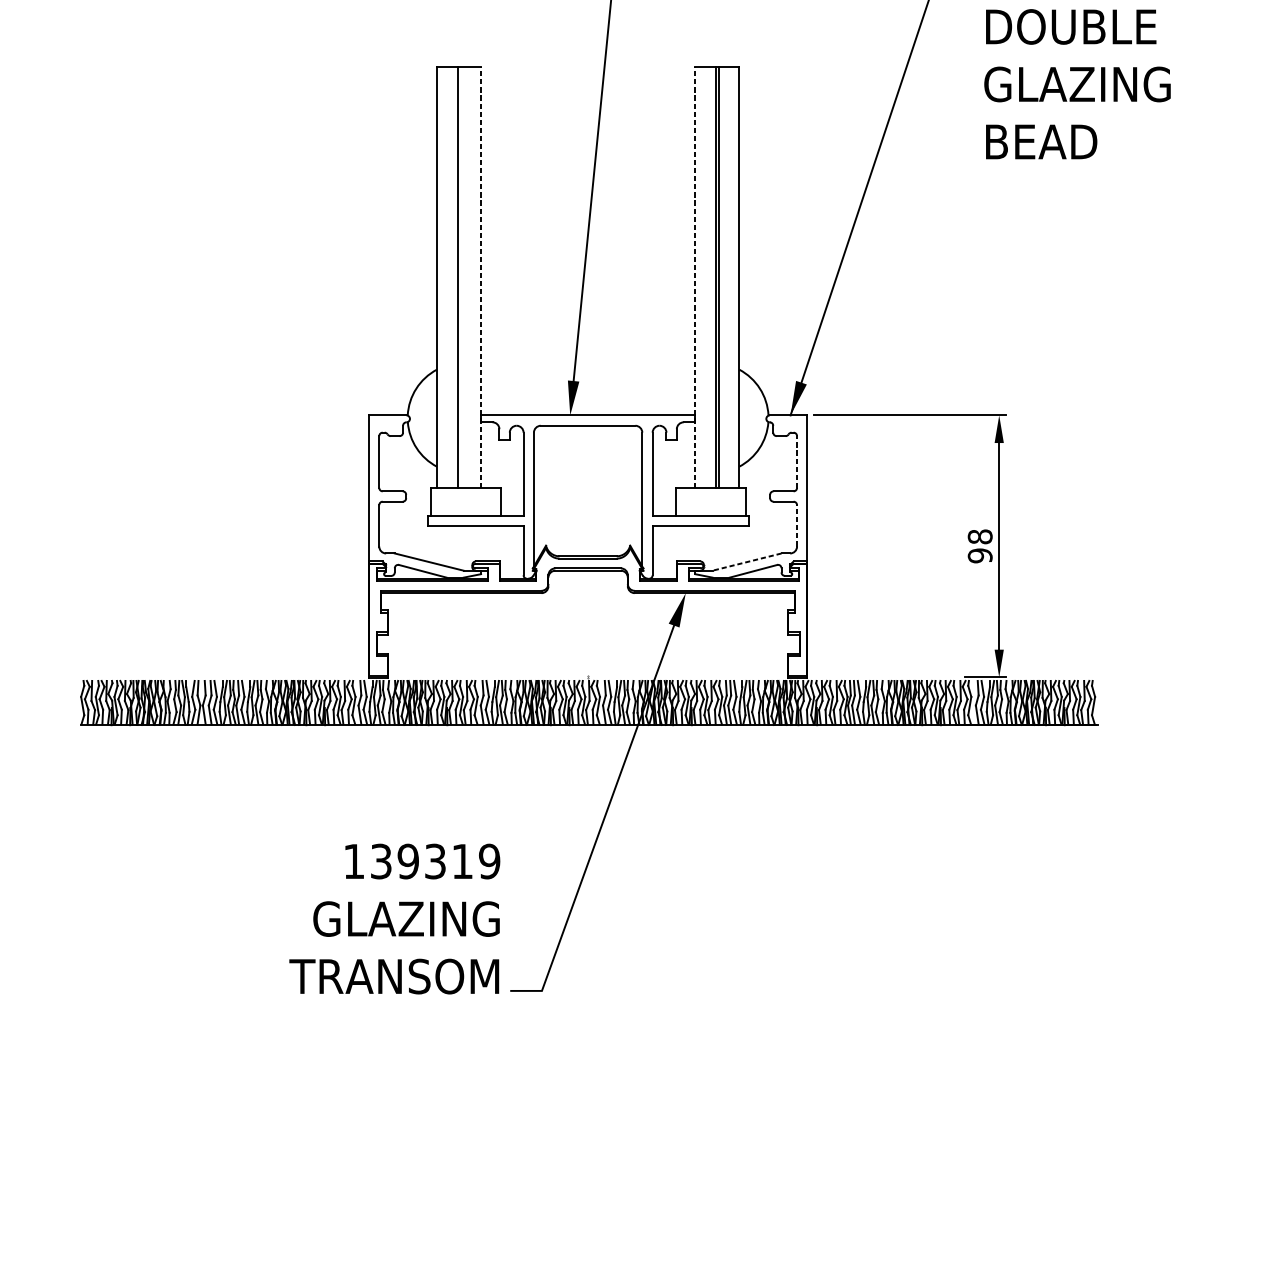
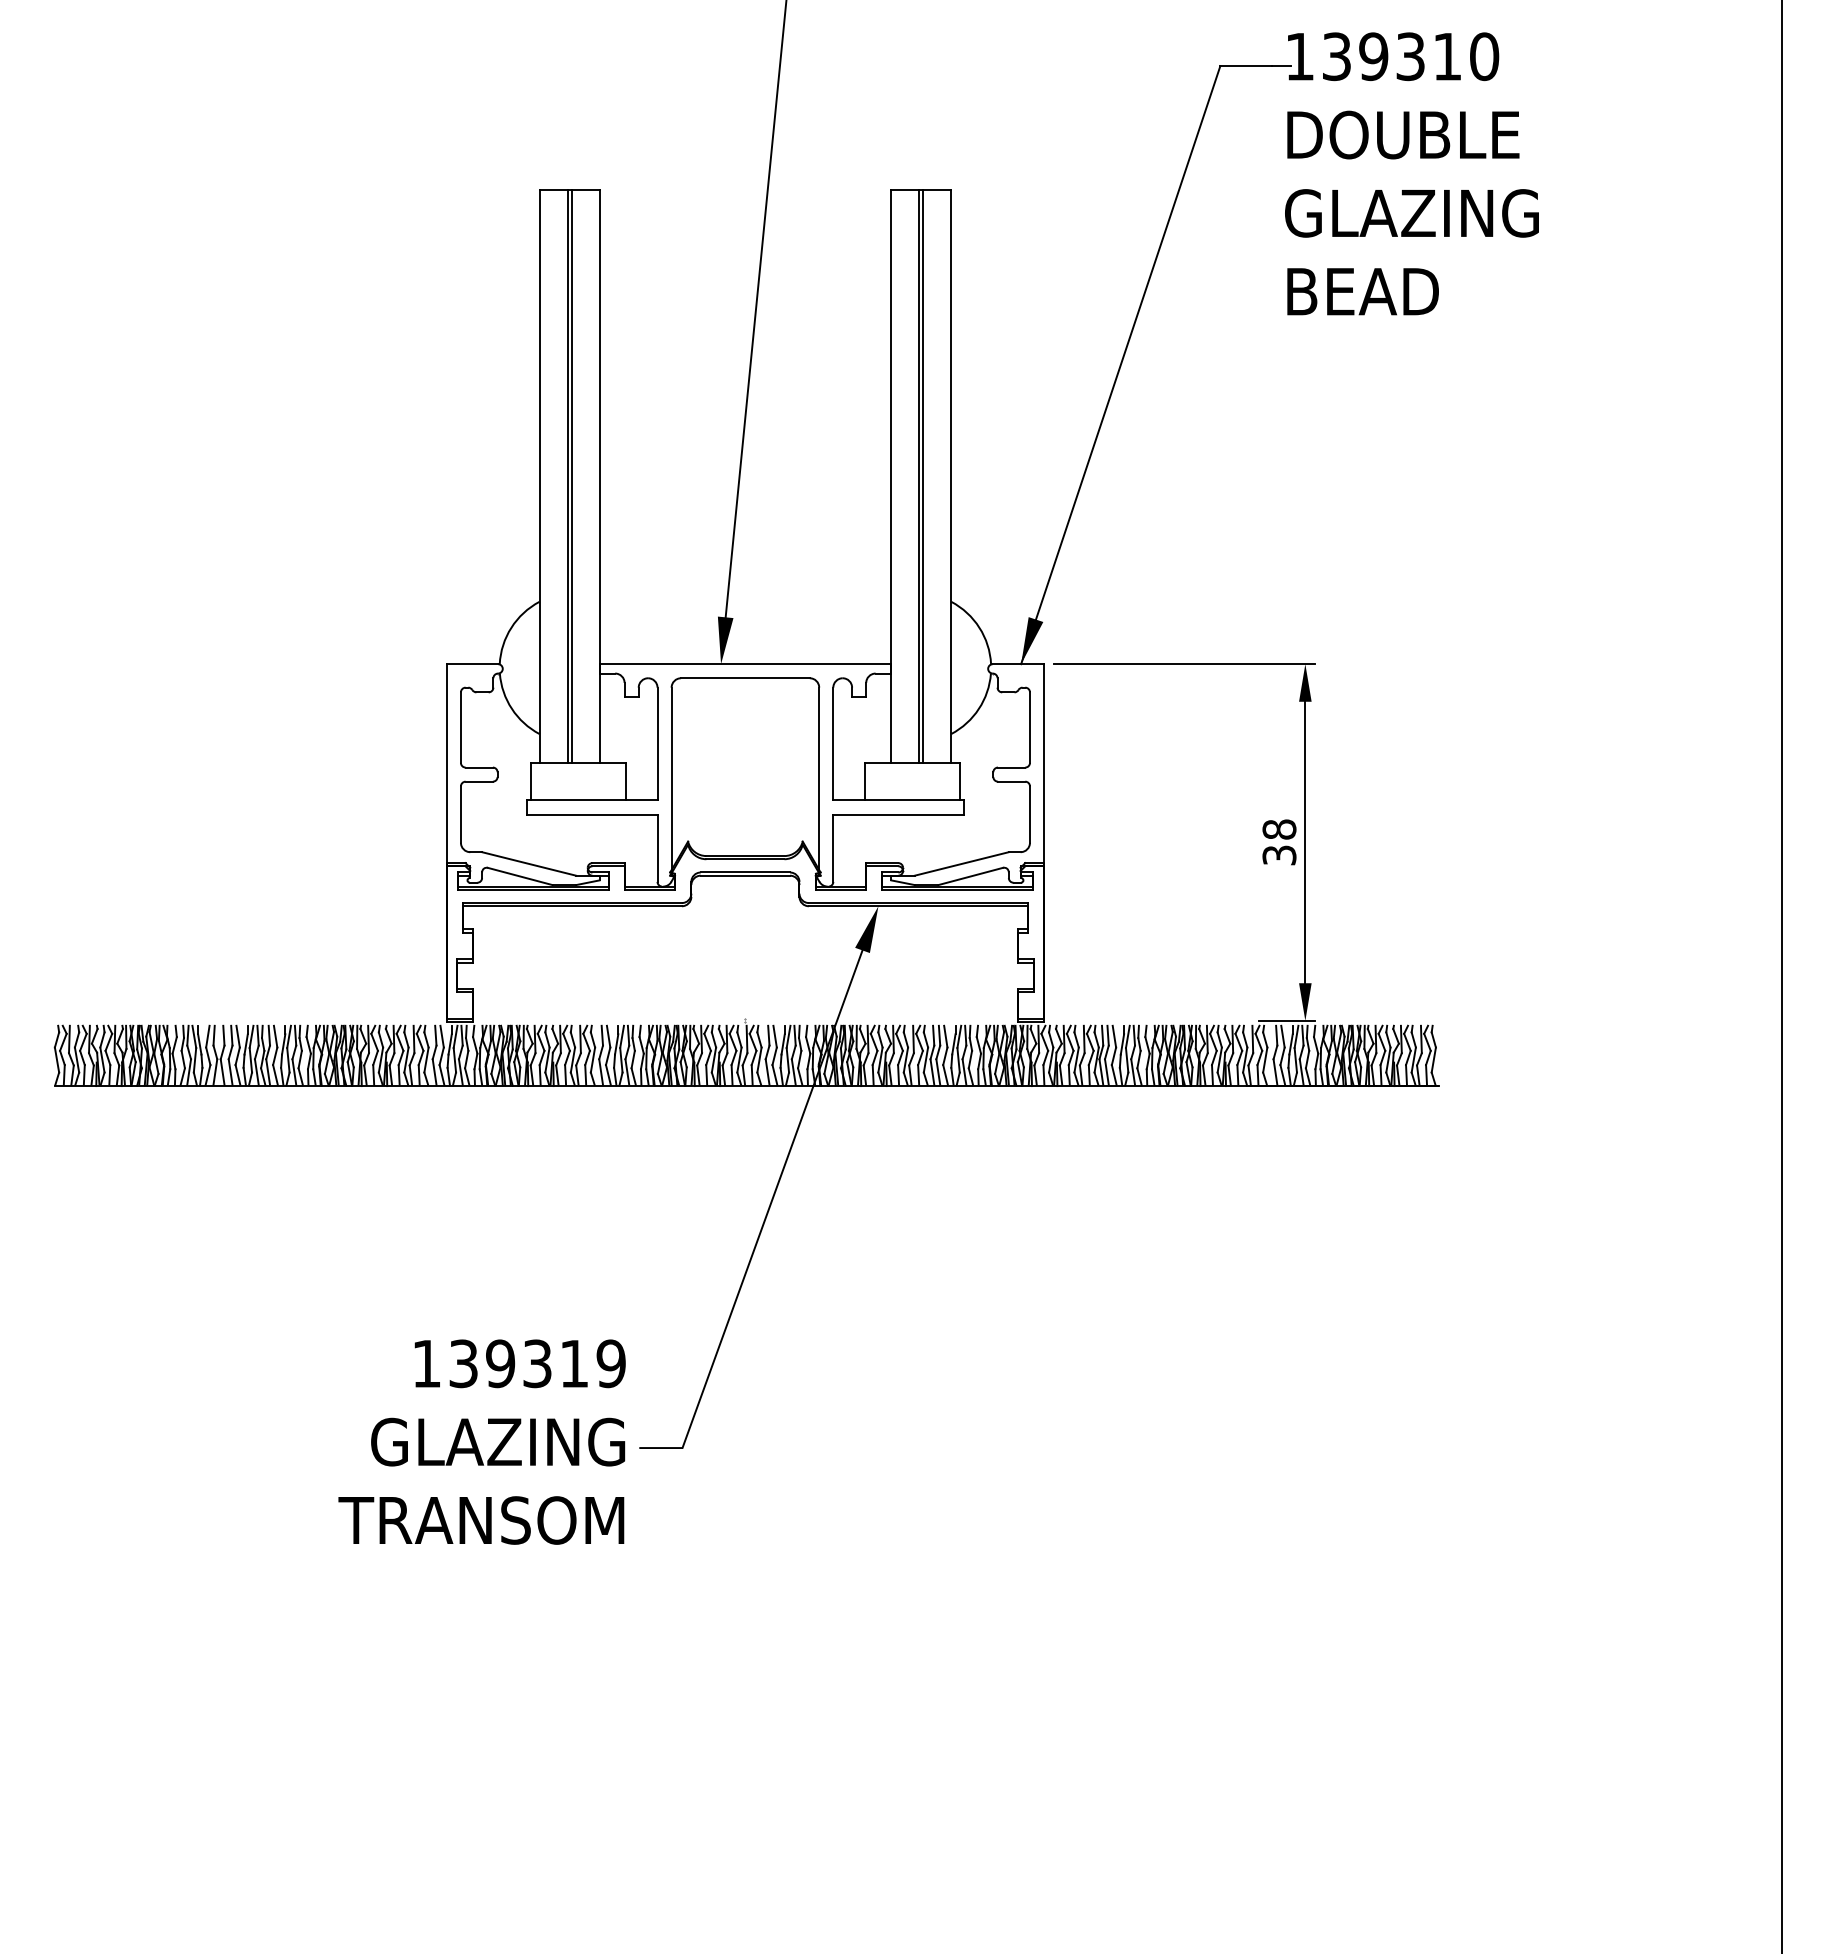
line: (460, 277) -> (571, 476), added
line: (480, 277) -> (599, 476), dashed -> solid
line: (695, 277) -> (891, 476), dashed -> solid
line: (796, 461) -> (1029, 727), dashed -> solid
line: (796, 525) -> (1029, 814), dashed -> solid
text: (980, 555) -> (1279, 855), 98 -> 38
line: (746, 562) -> (961, 864), dashed -> solid
text: (394, 918) -> (481, 1441), moved

